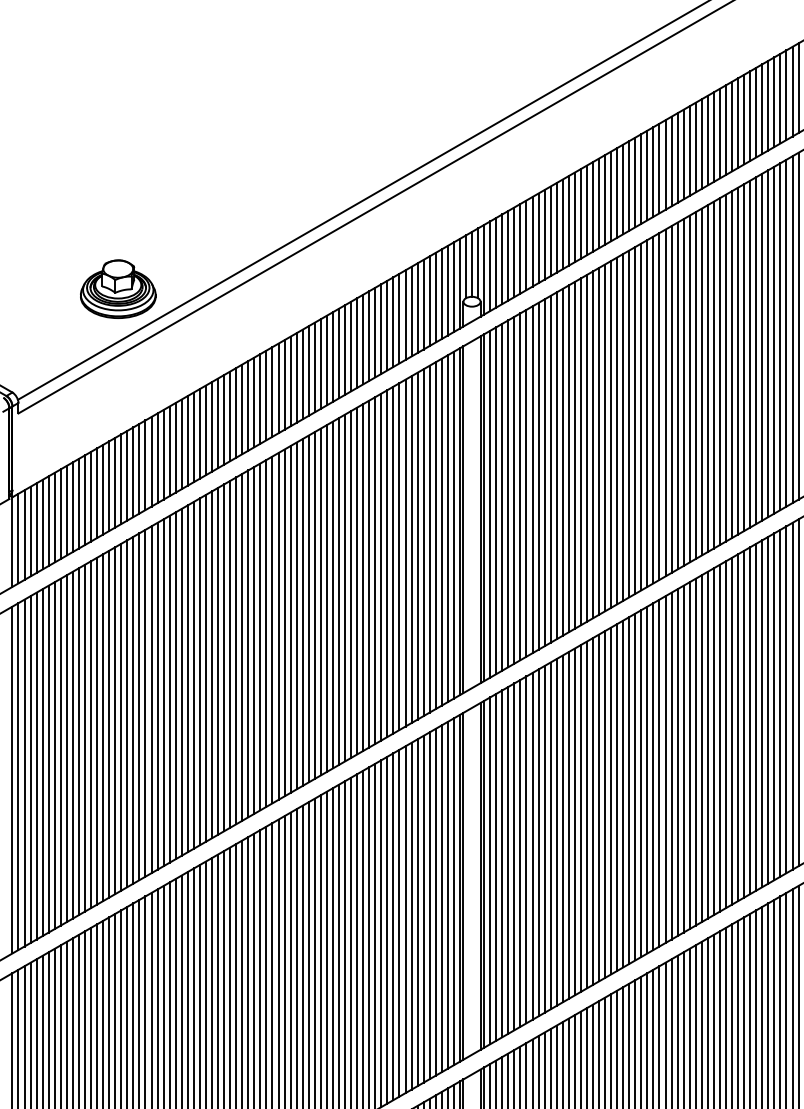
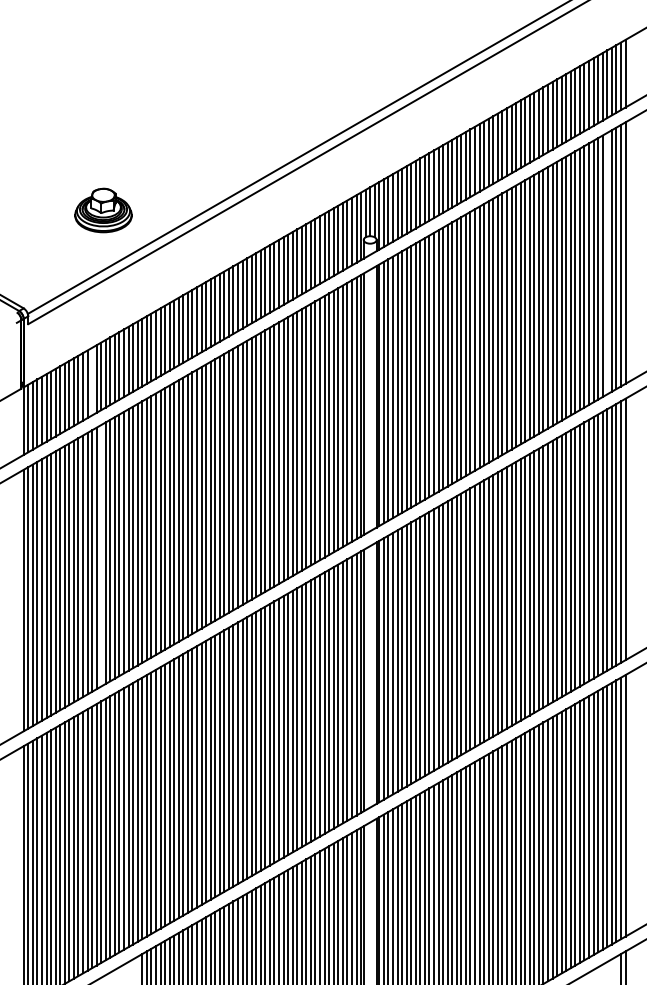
part: (118, 289) -> (103, 210), moved
line: (786, 332) -> (607, 263), removed
line: (103, 489) -> (92, 381), removed
line: (115, 720) -> (101, 555), removed

